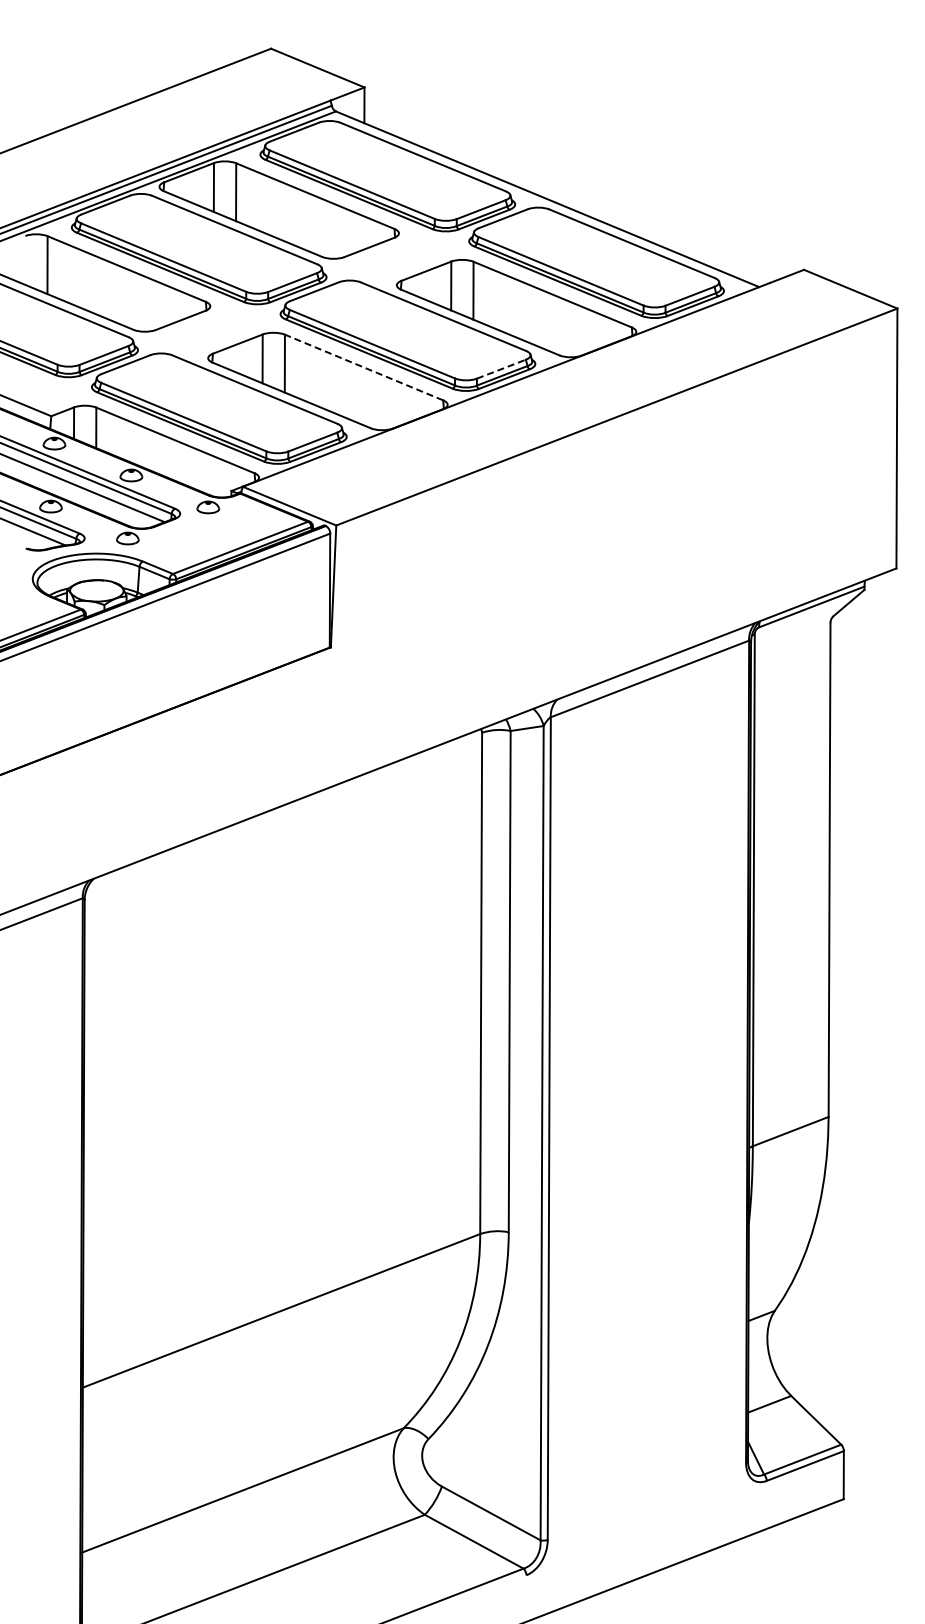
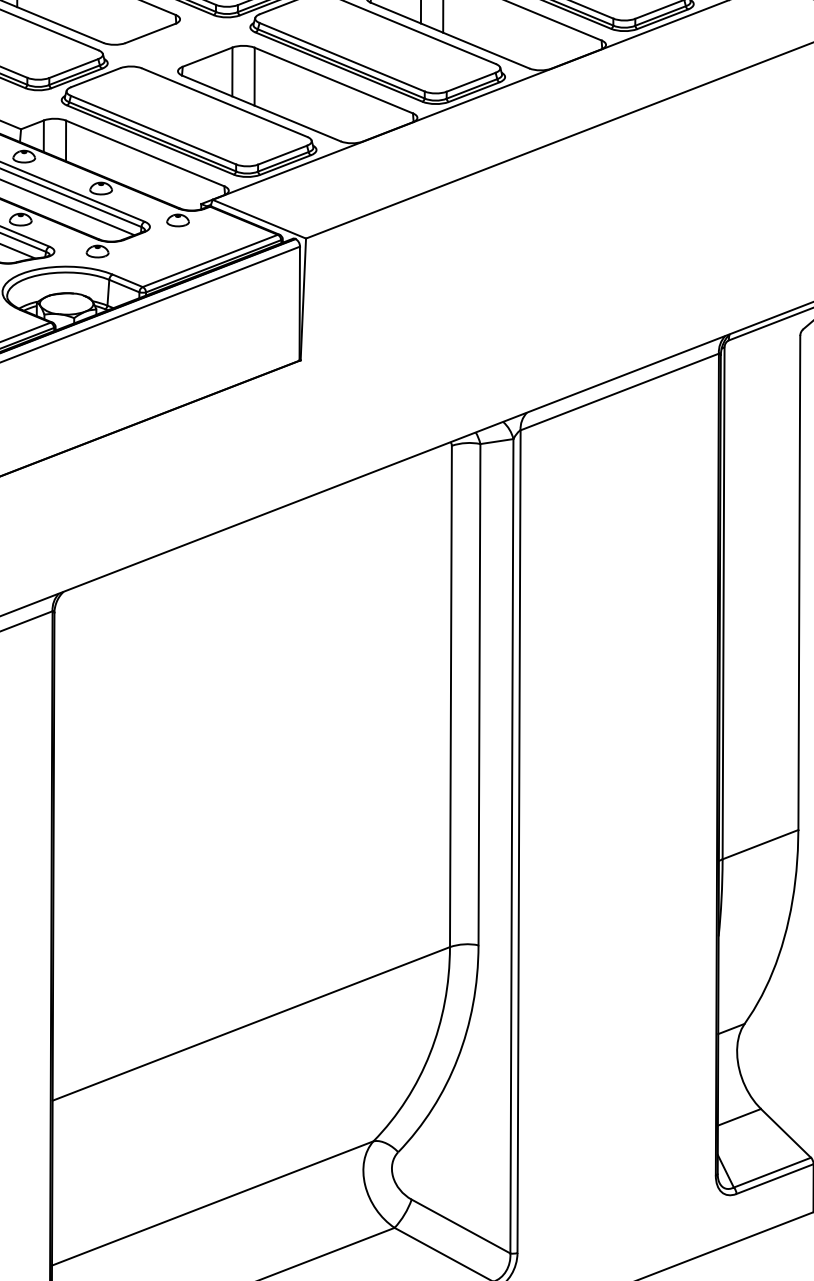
line: (364, 367) -> (334, 80), dashed -> solid
line: (501, 369) -> (471, 82), dashed -> solid

